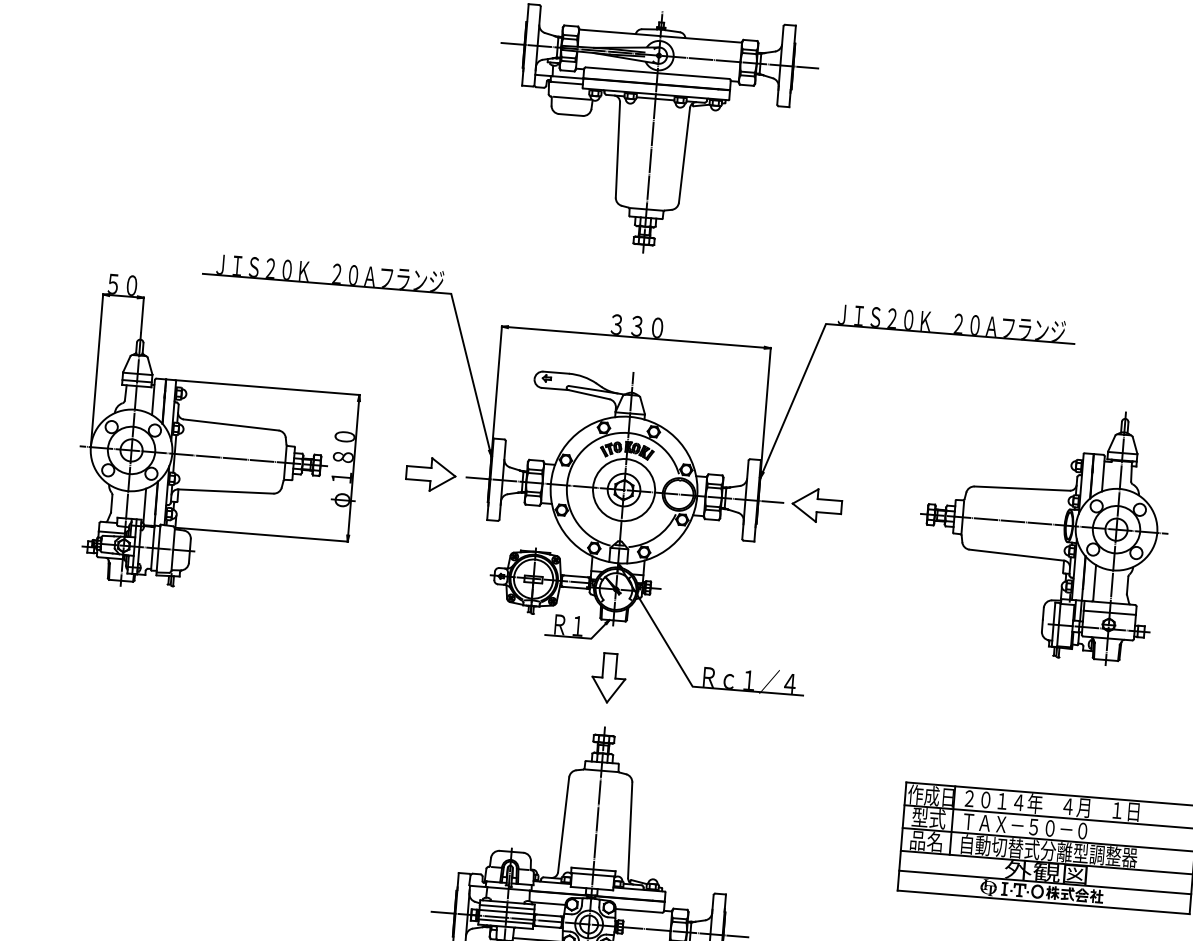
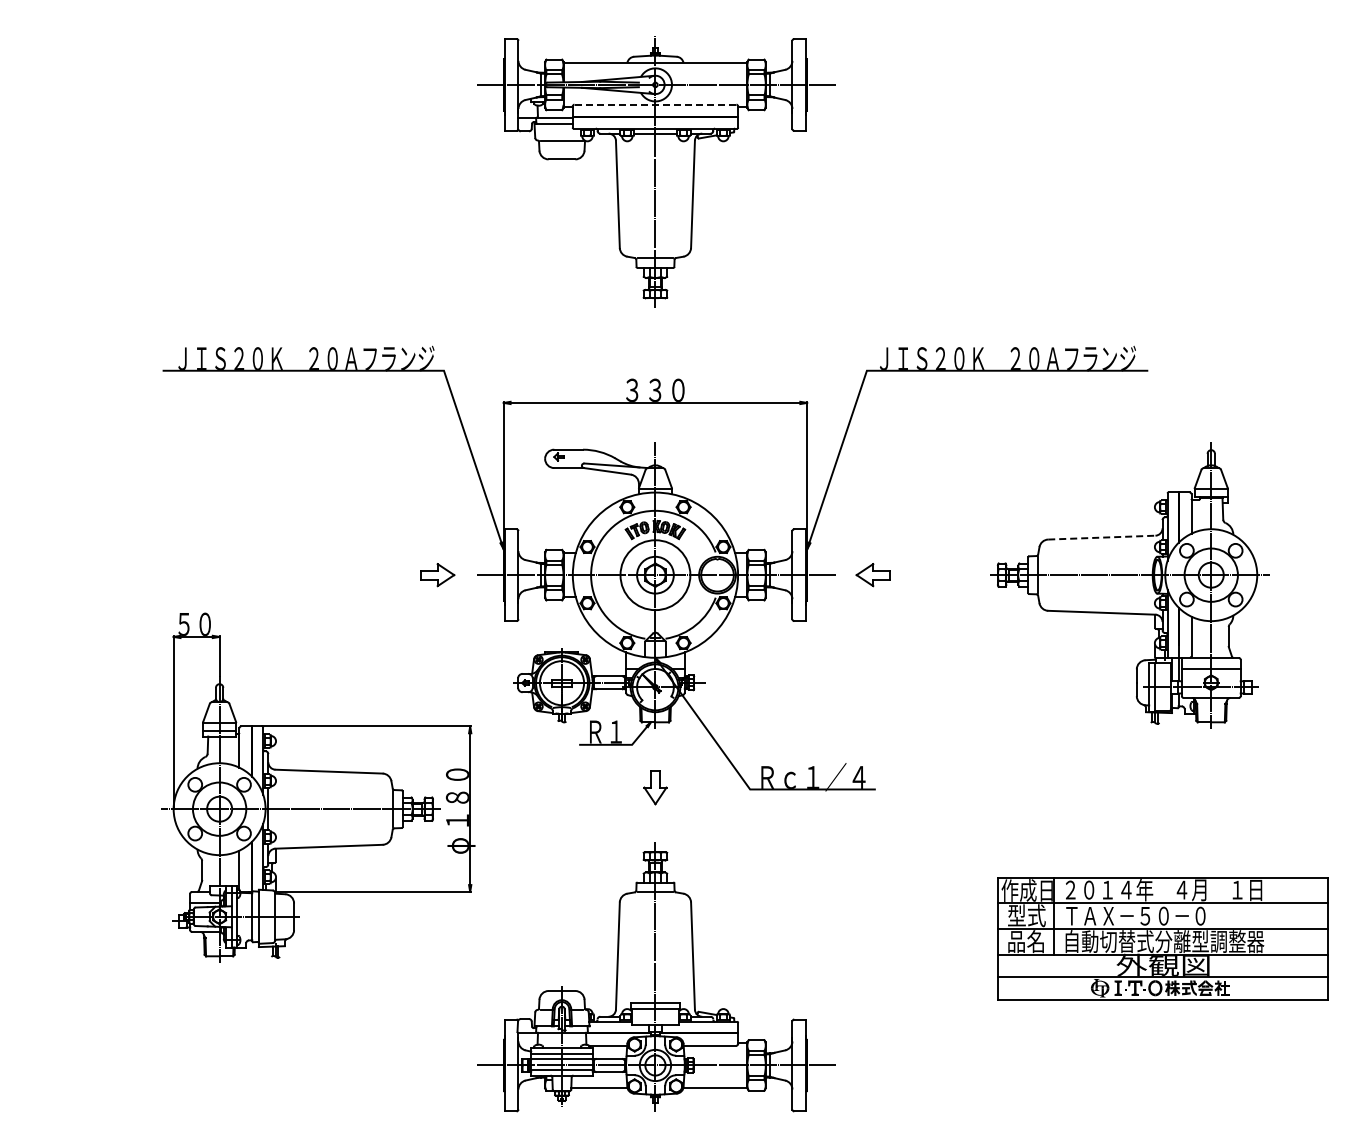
line: (657, 73) -> (655, 104), solid -> dashed
part: (220, 438) -> (318, 787), moved
part: (430, 473) -> (437, 574), size x0.6
line: (1021, 488) -> (1101, 537), solid -> dashed
part: (816, 504) -> (872, 574), size x0.6
part: (608, 678) -> (655, 787), size x0.6

